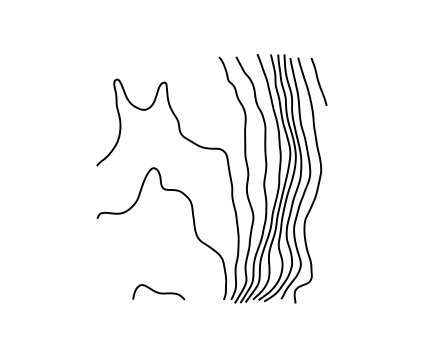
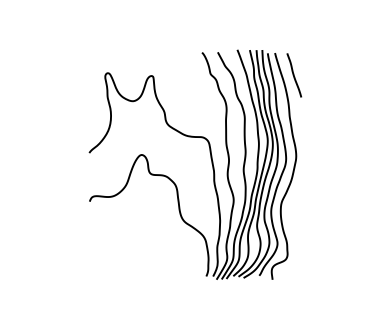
curve: (158, 292) -> (146, 269), removed

